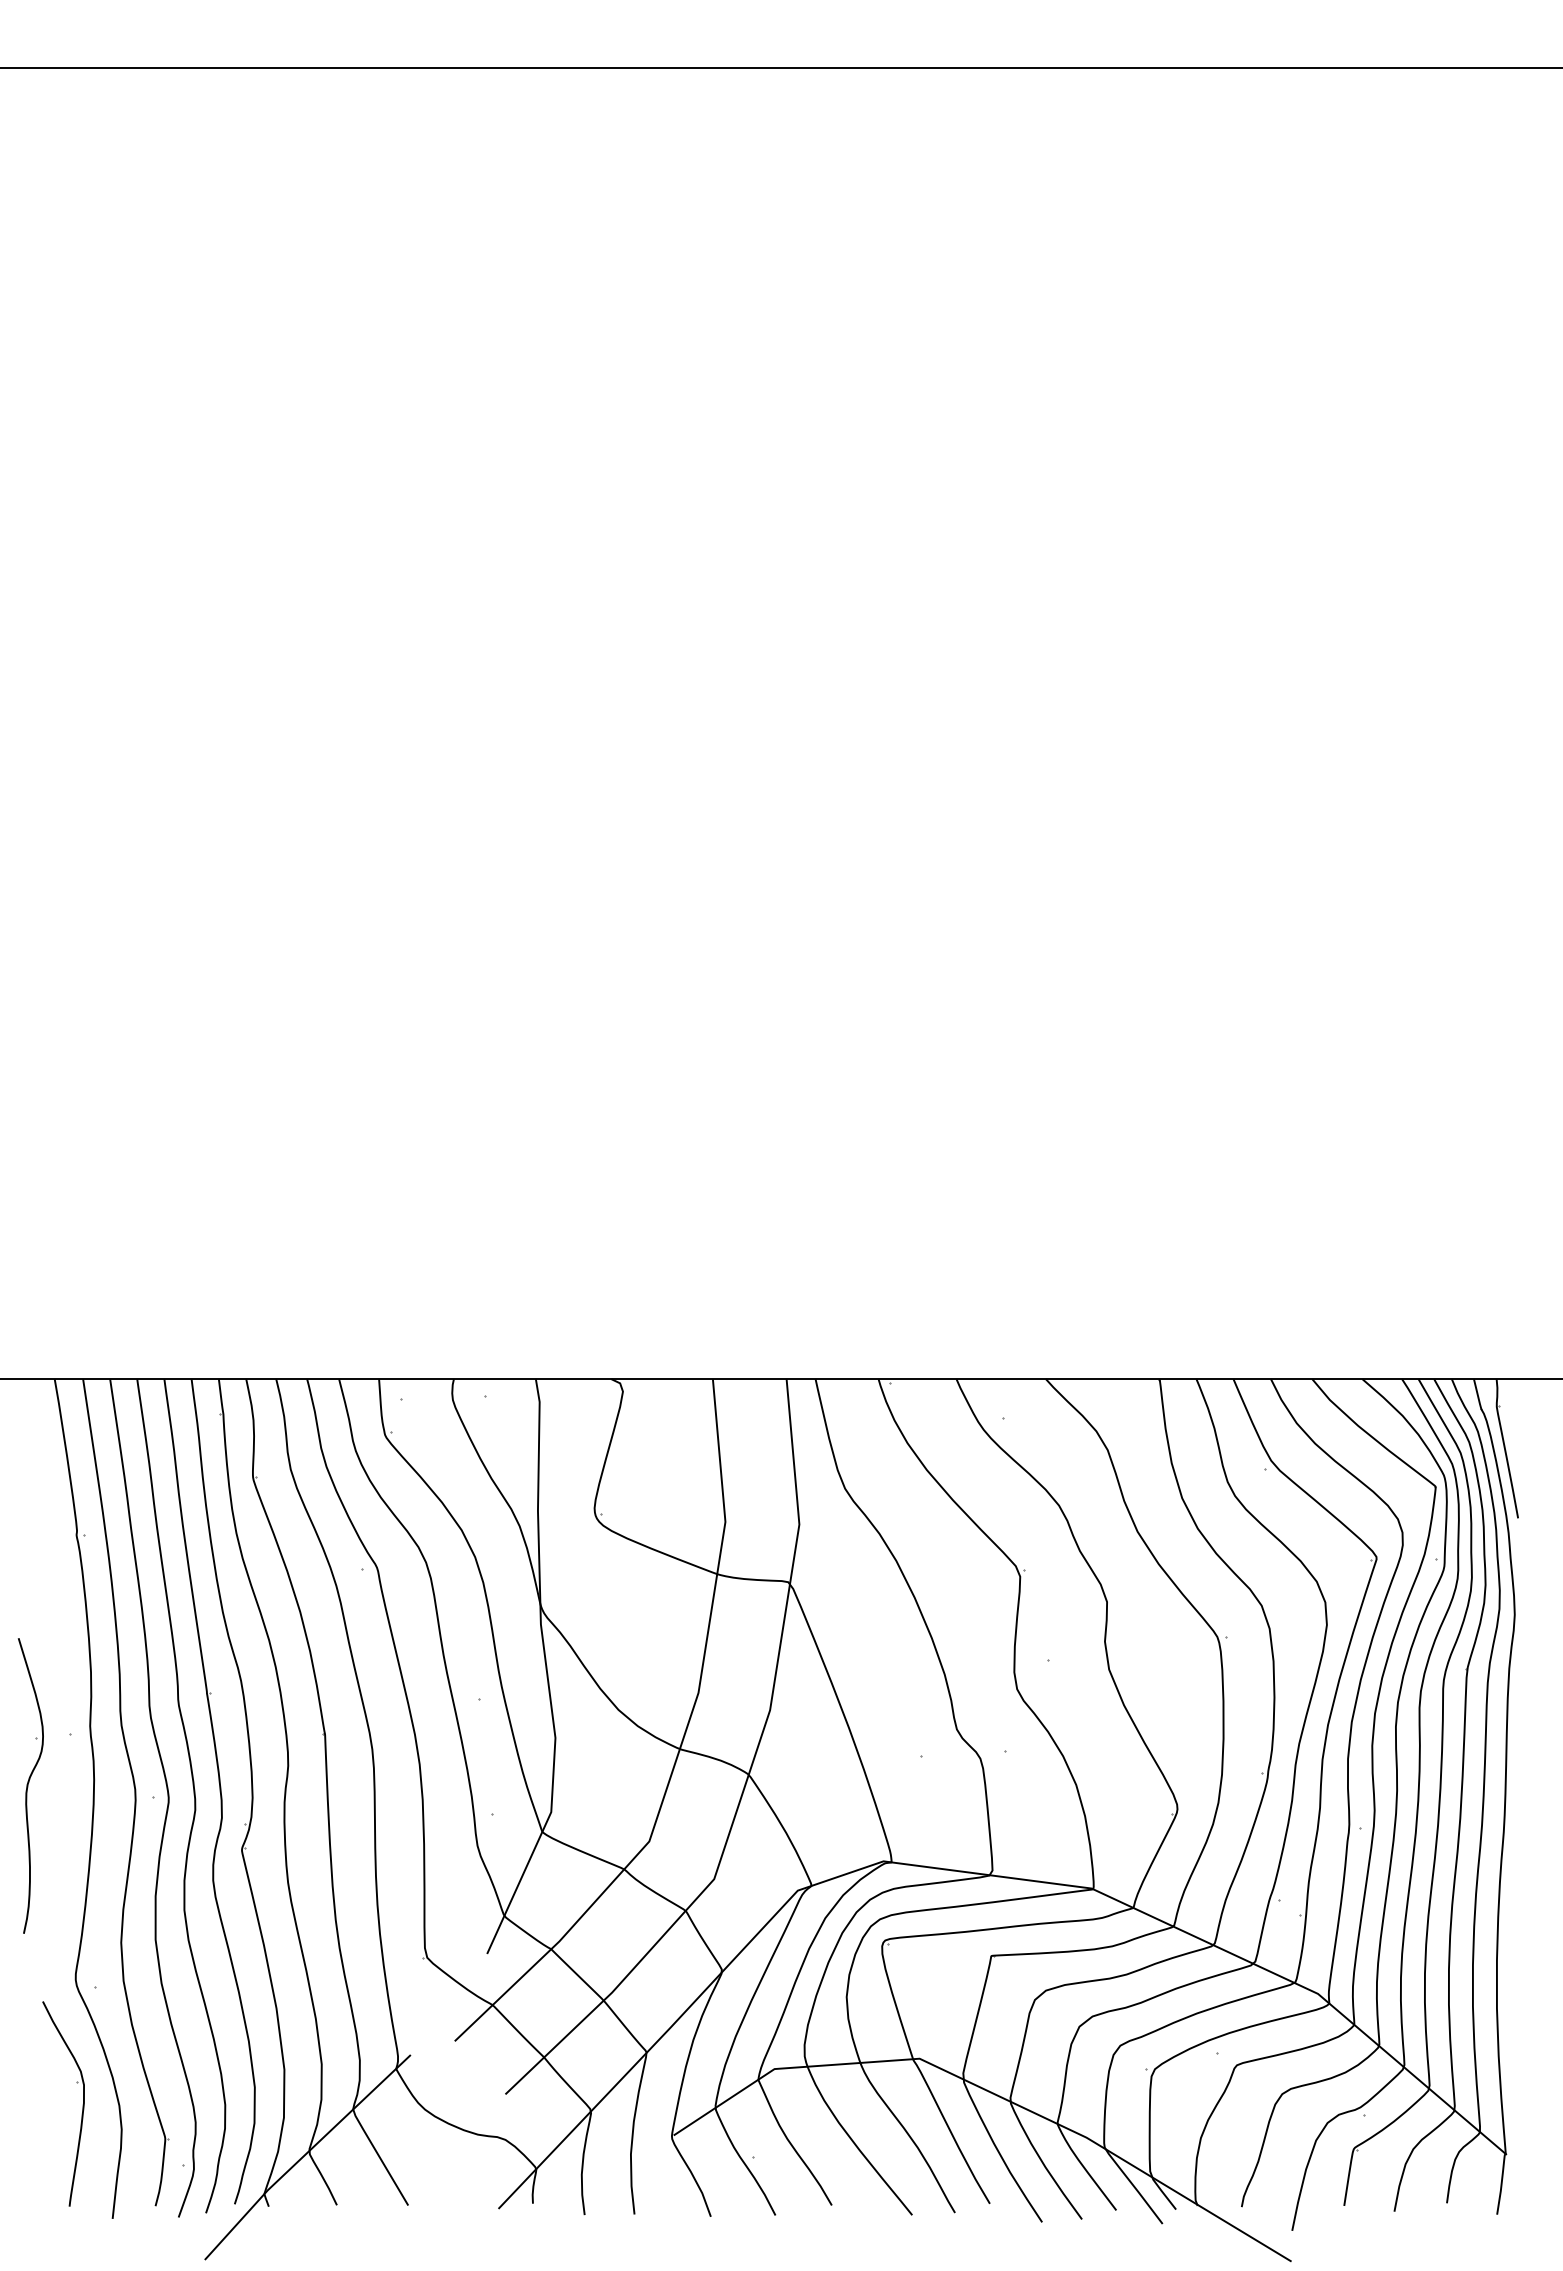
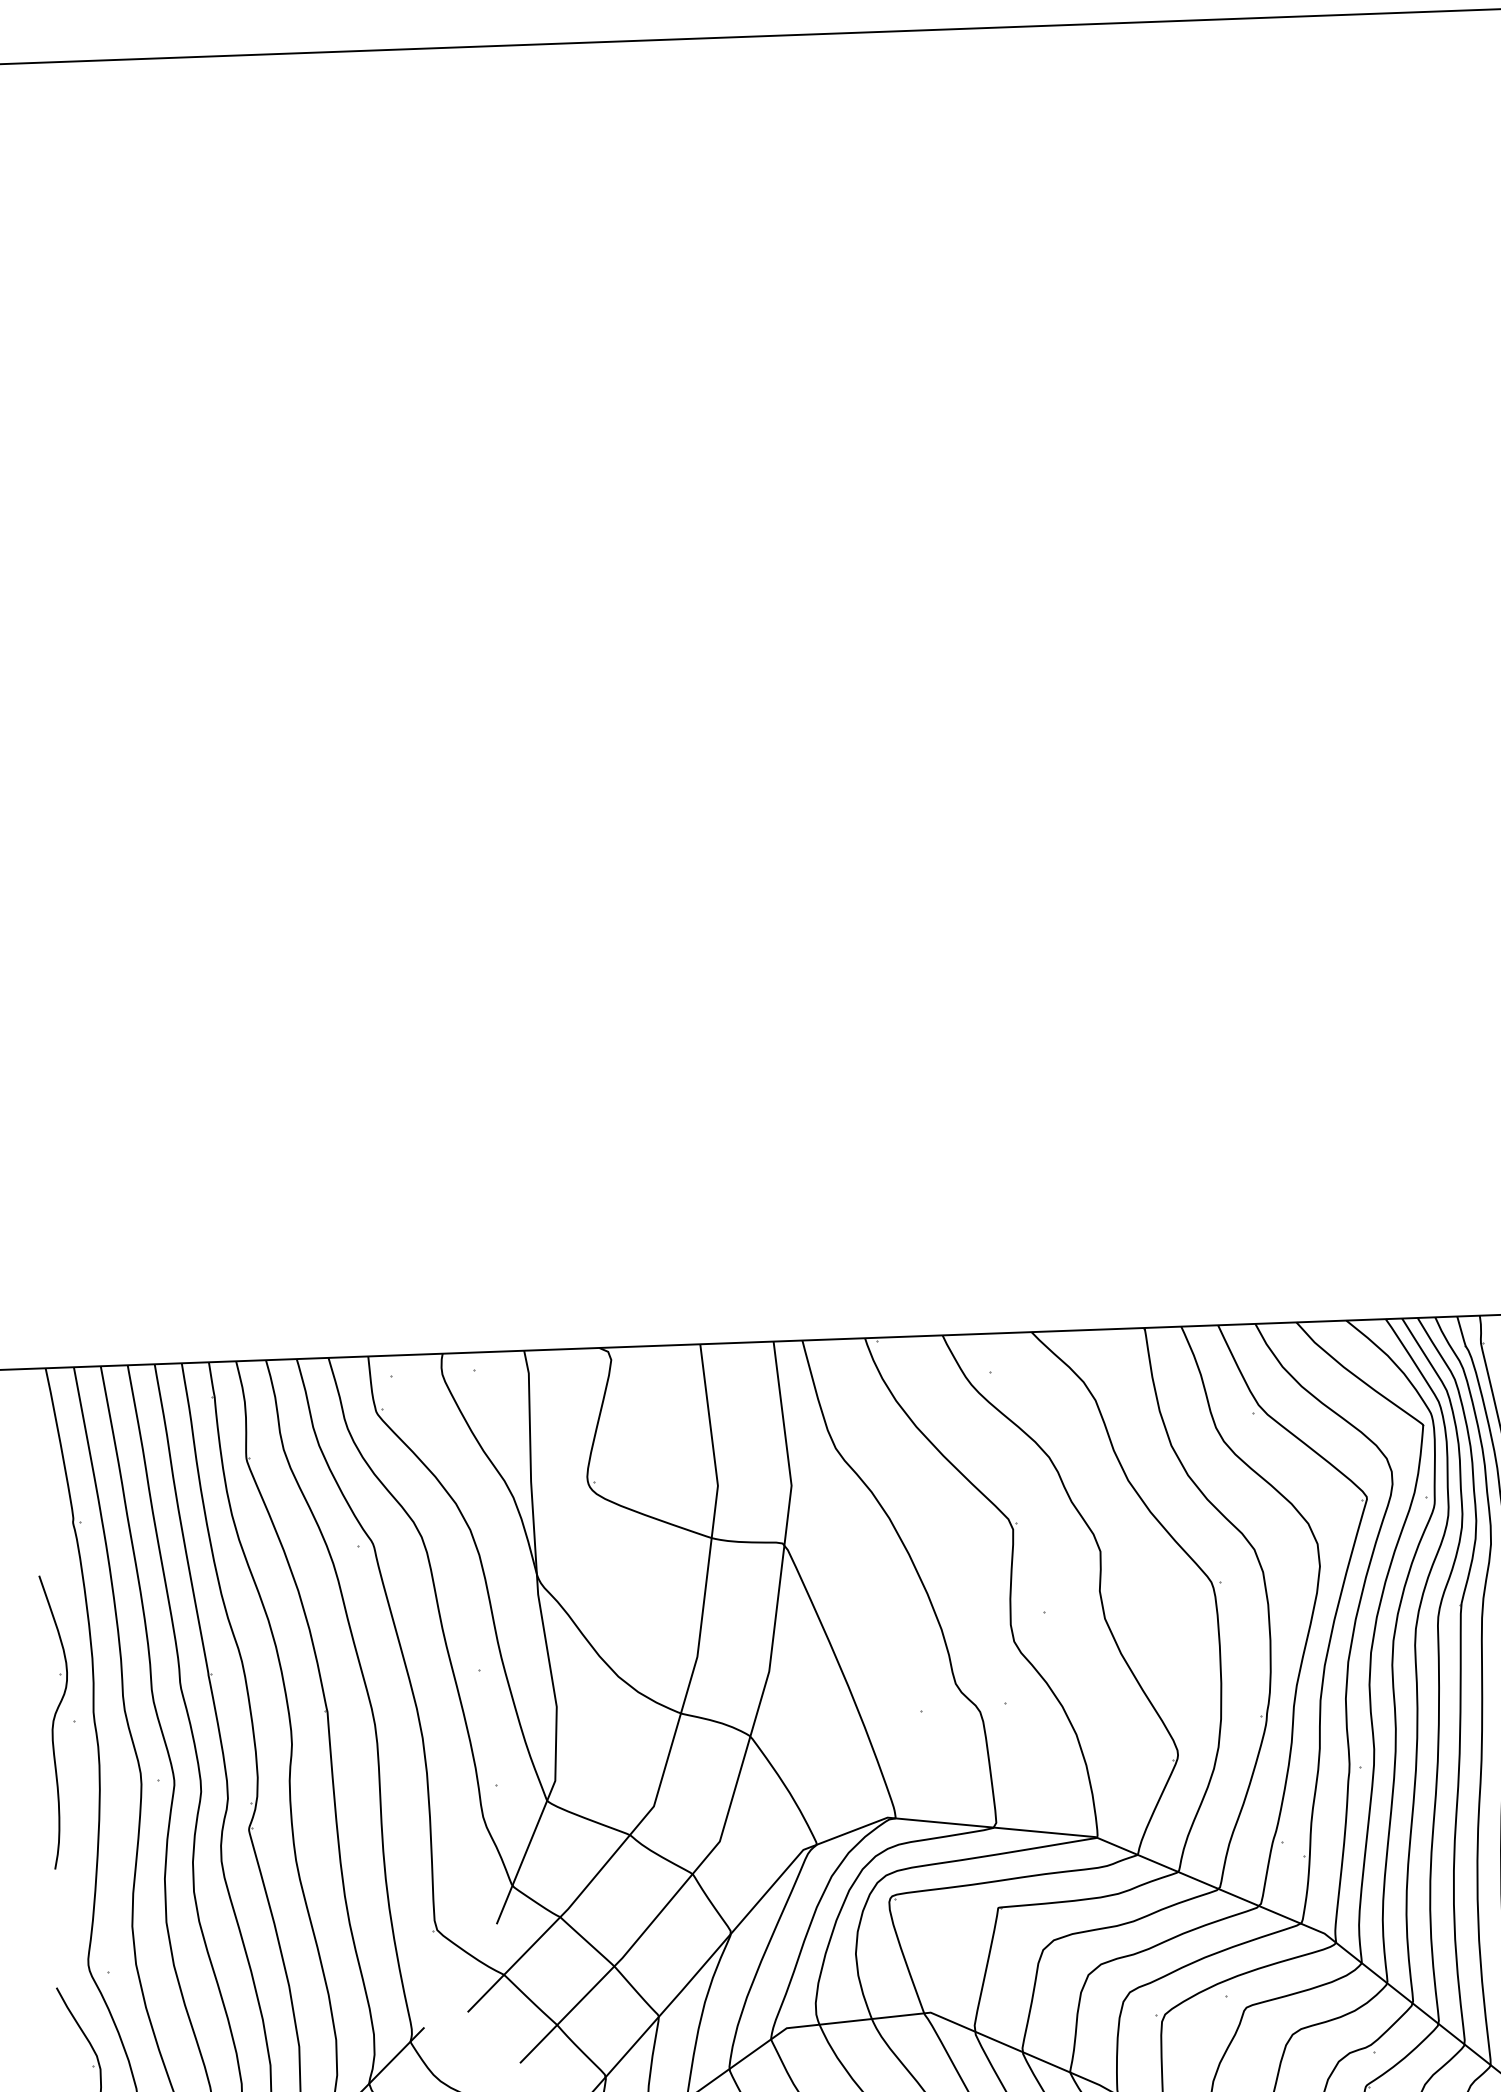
part: (30, 1785) -> (56, 1721), moved

